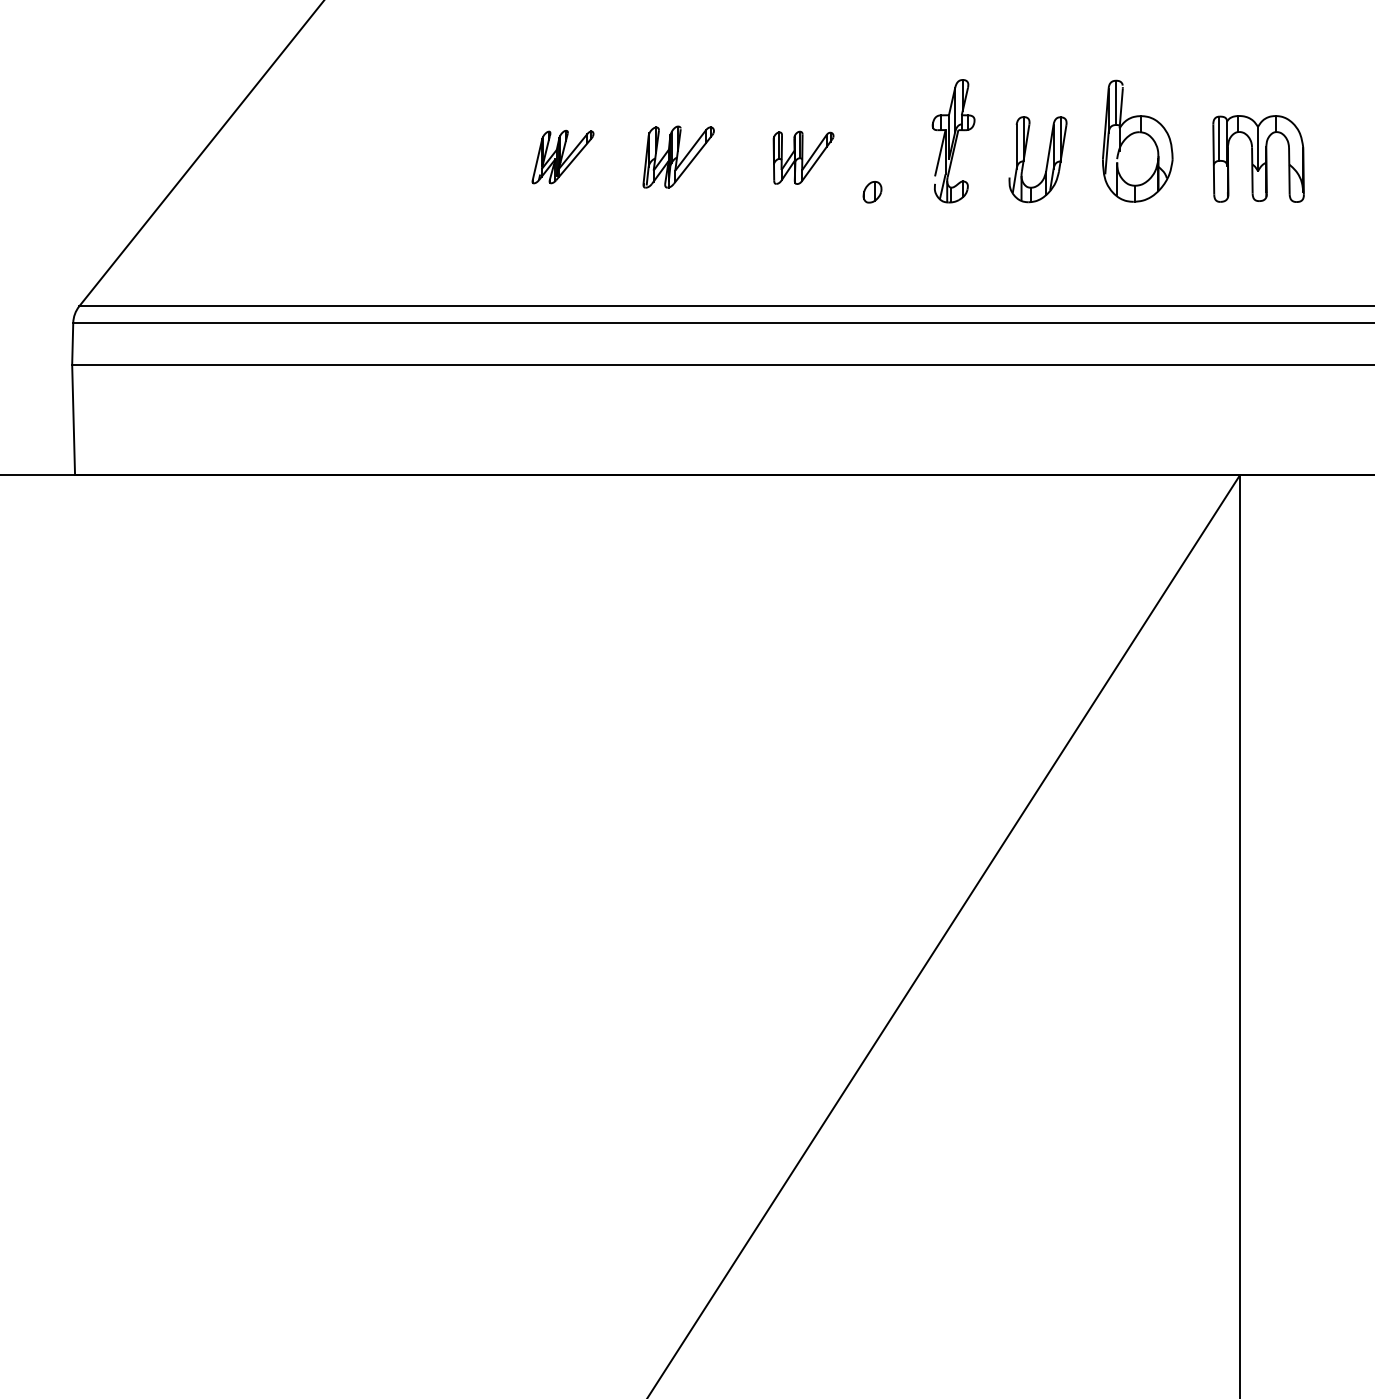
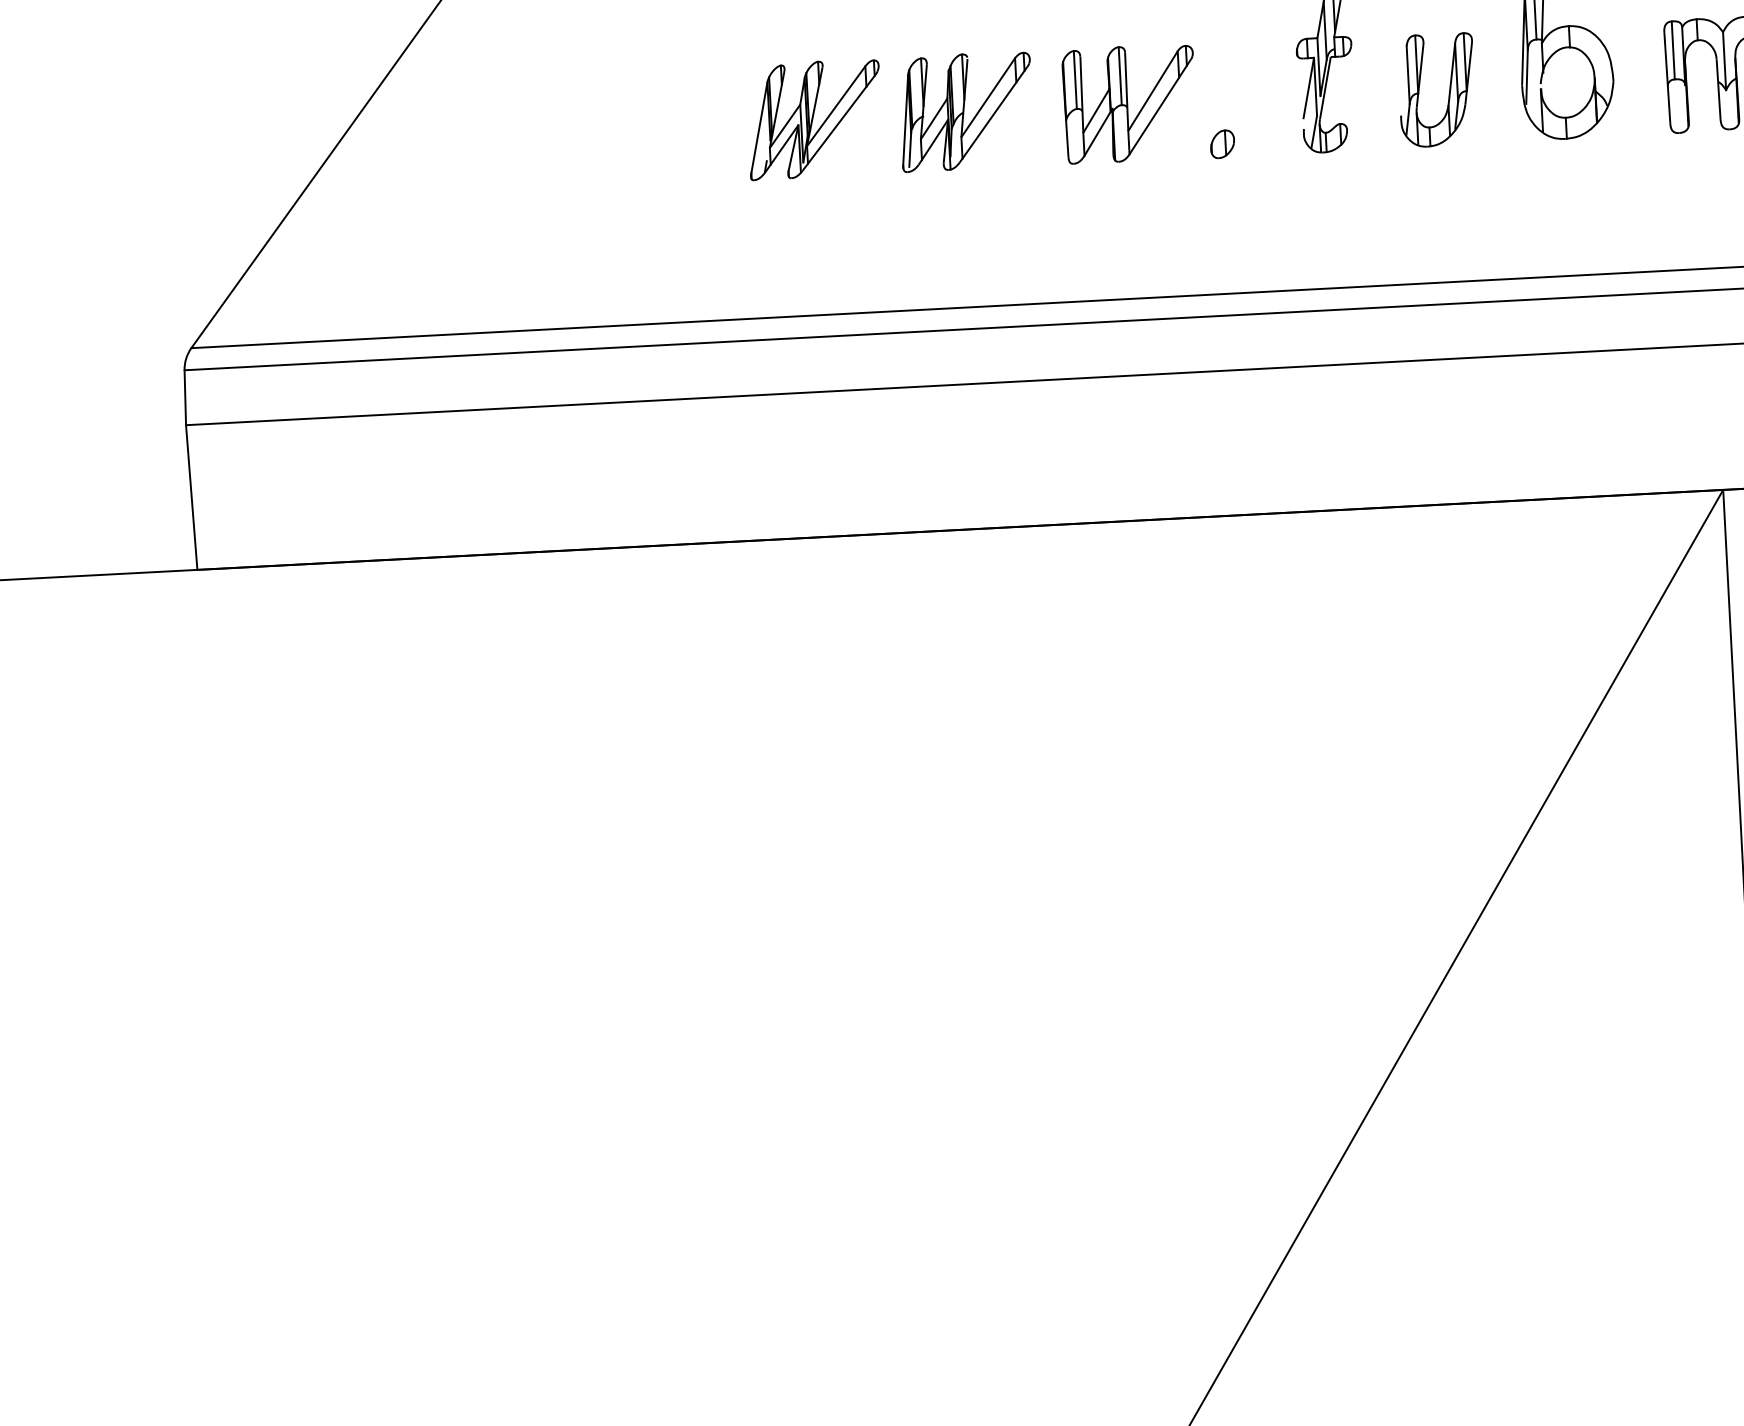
part: (562, 156) -> (814, 118), size x1.67
part: (678, 156) -> (965, 110), size x1.43
part: (803, 157) -> (1129, 103), size x1.67

